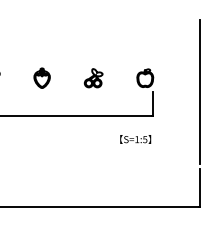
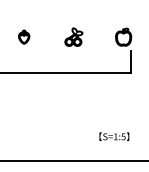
part: (41, 77) -> (23, 36), size x0.7
text: (135, 139) -> (114, 136), moved

